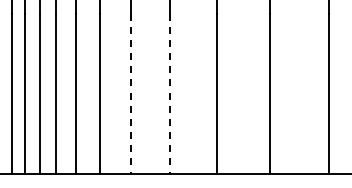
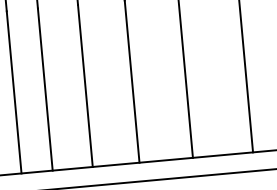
line: (130, 94) -> (45, 90), dashed -> solid
line: (170, 94) -> (85, 86), dashed -> solid

